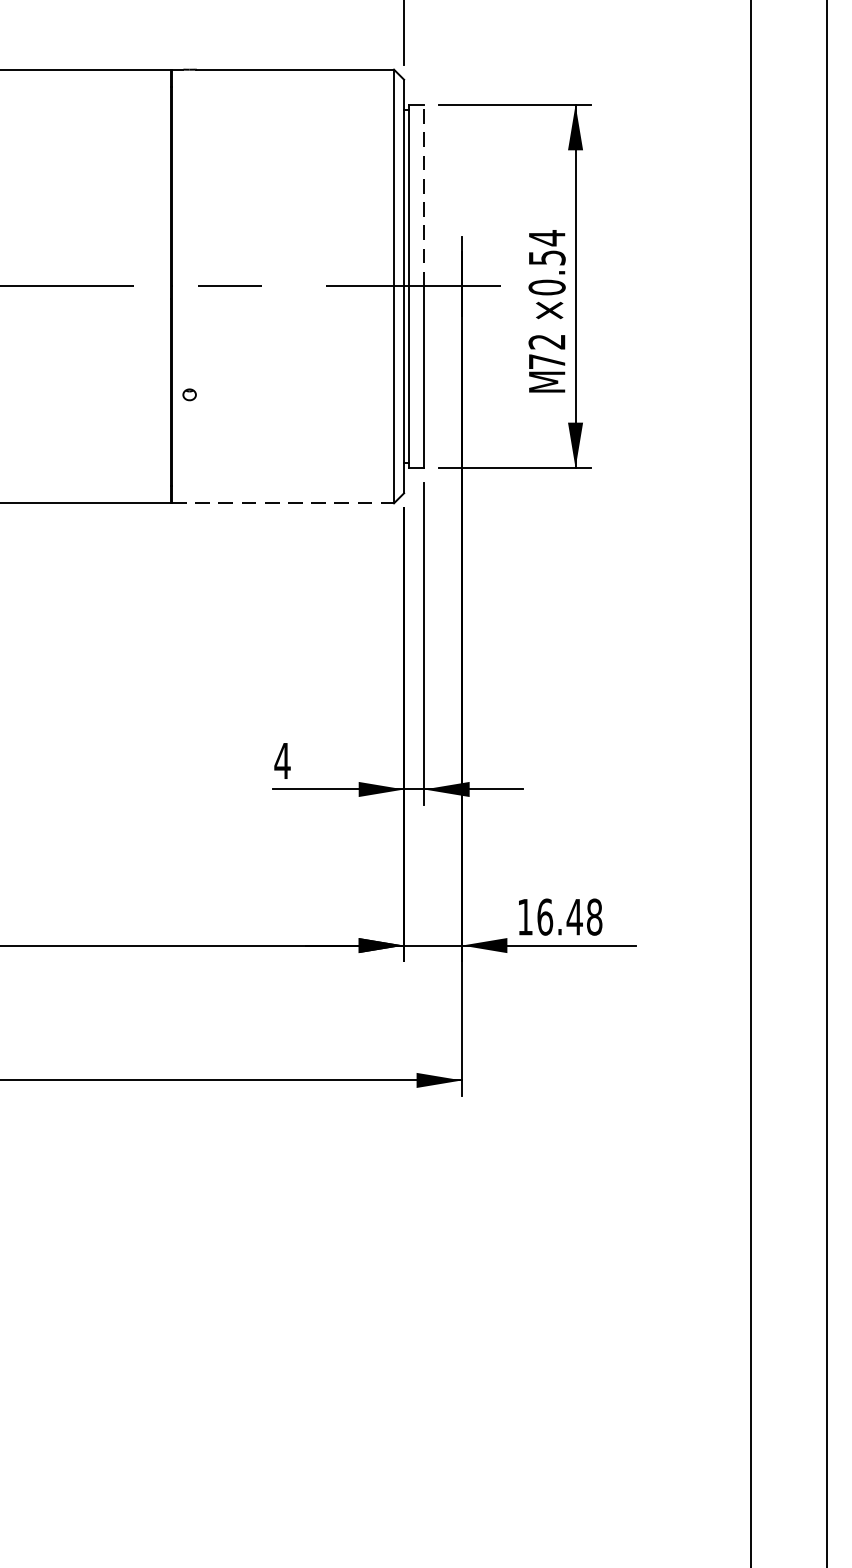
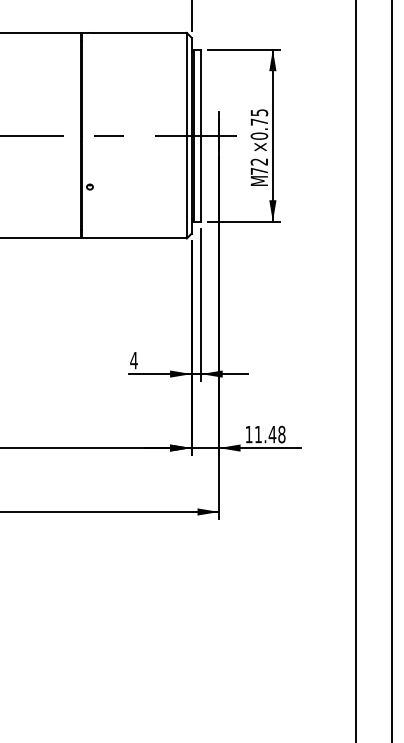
line: (424, 195) -> (201, 92), dashed -> solid
text: (547, 248) -> (259, 117), ×0.54 -> ×0.75
line: (283, 503) -> (134, 238), dashed -> solid
text: (545, 916) -> (258, 434), 16.48 -> 11.48

